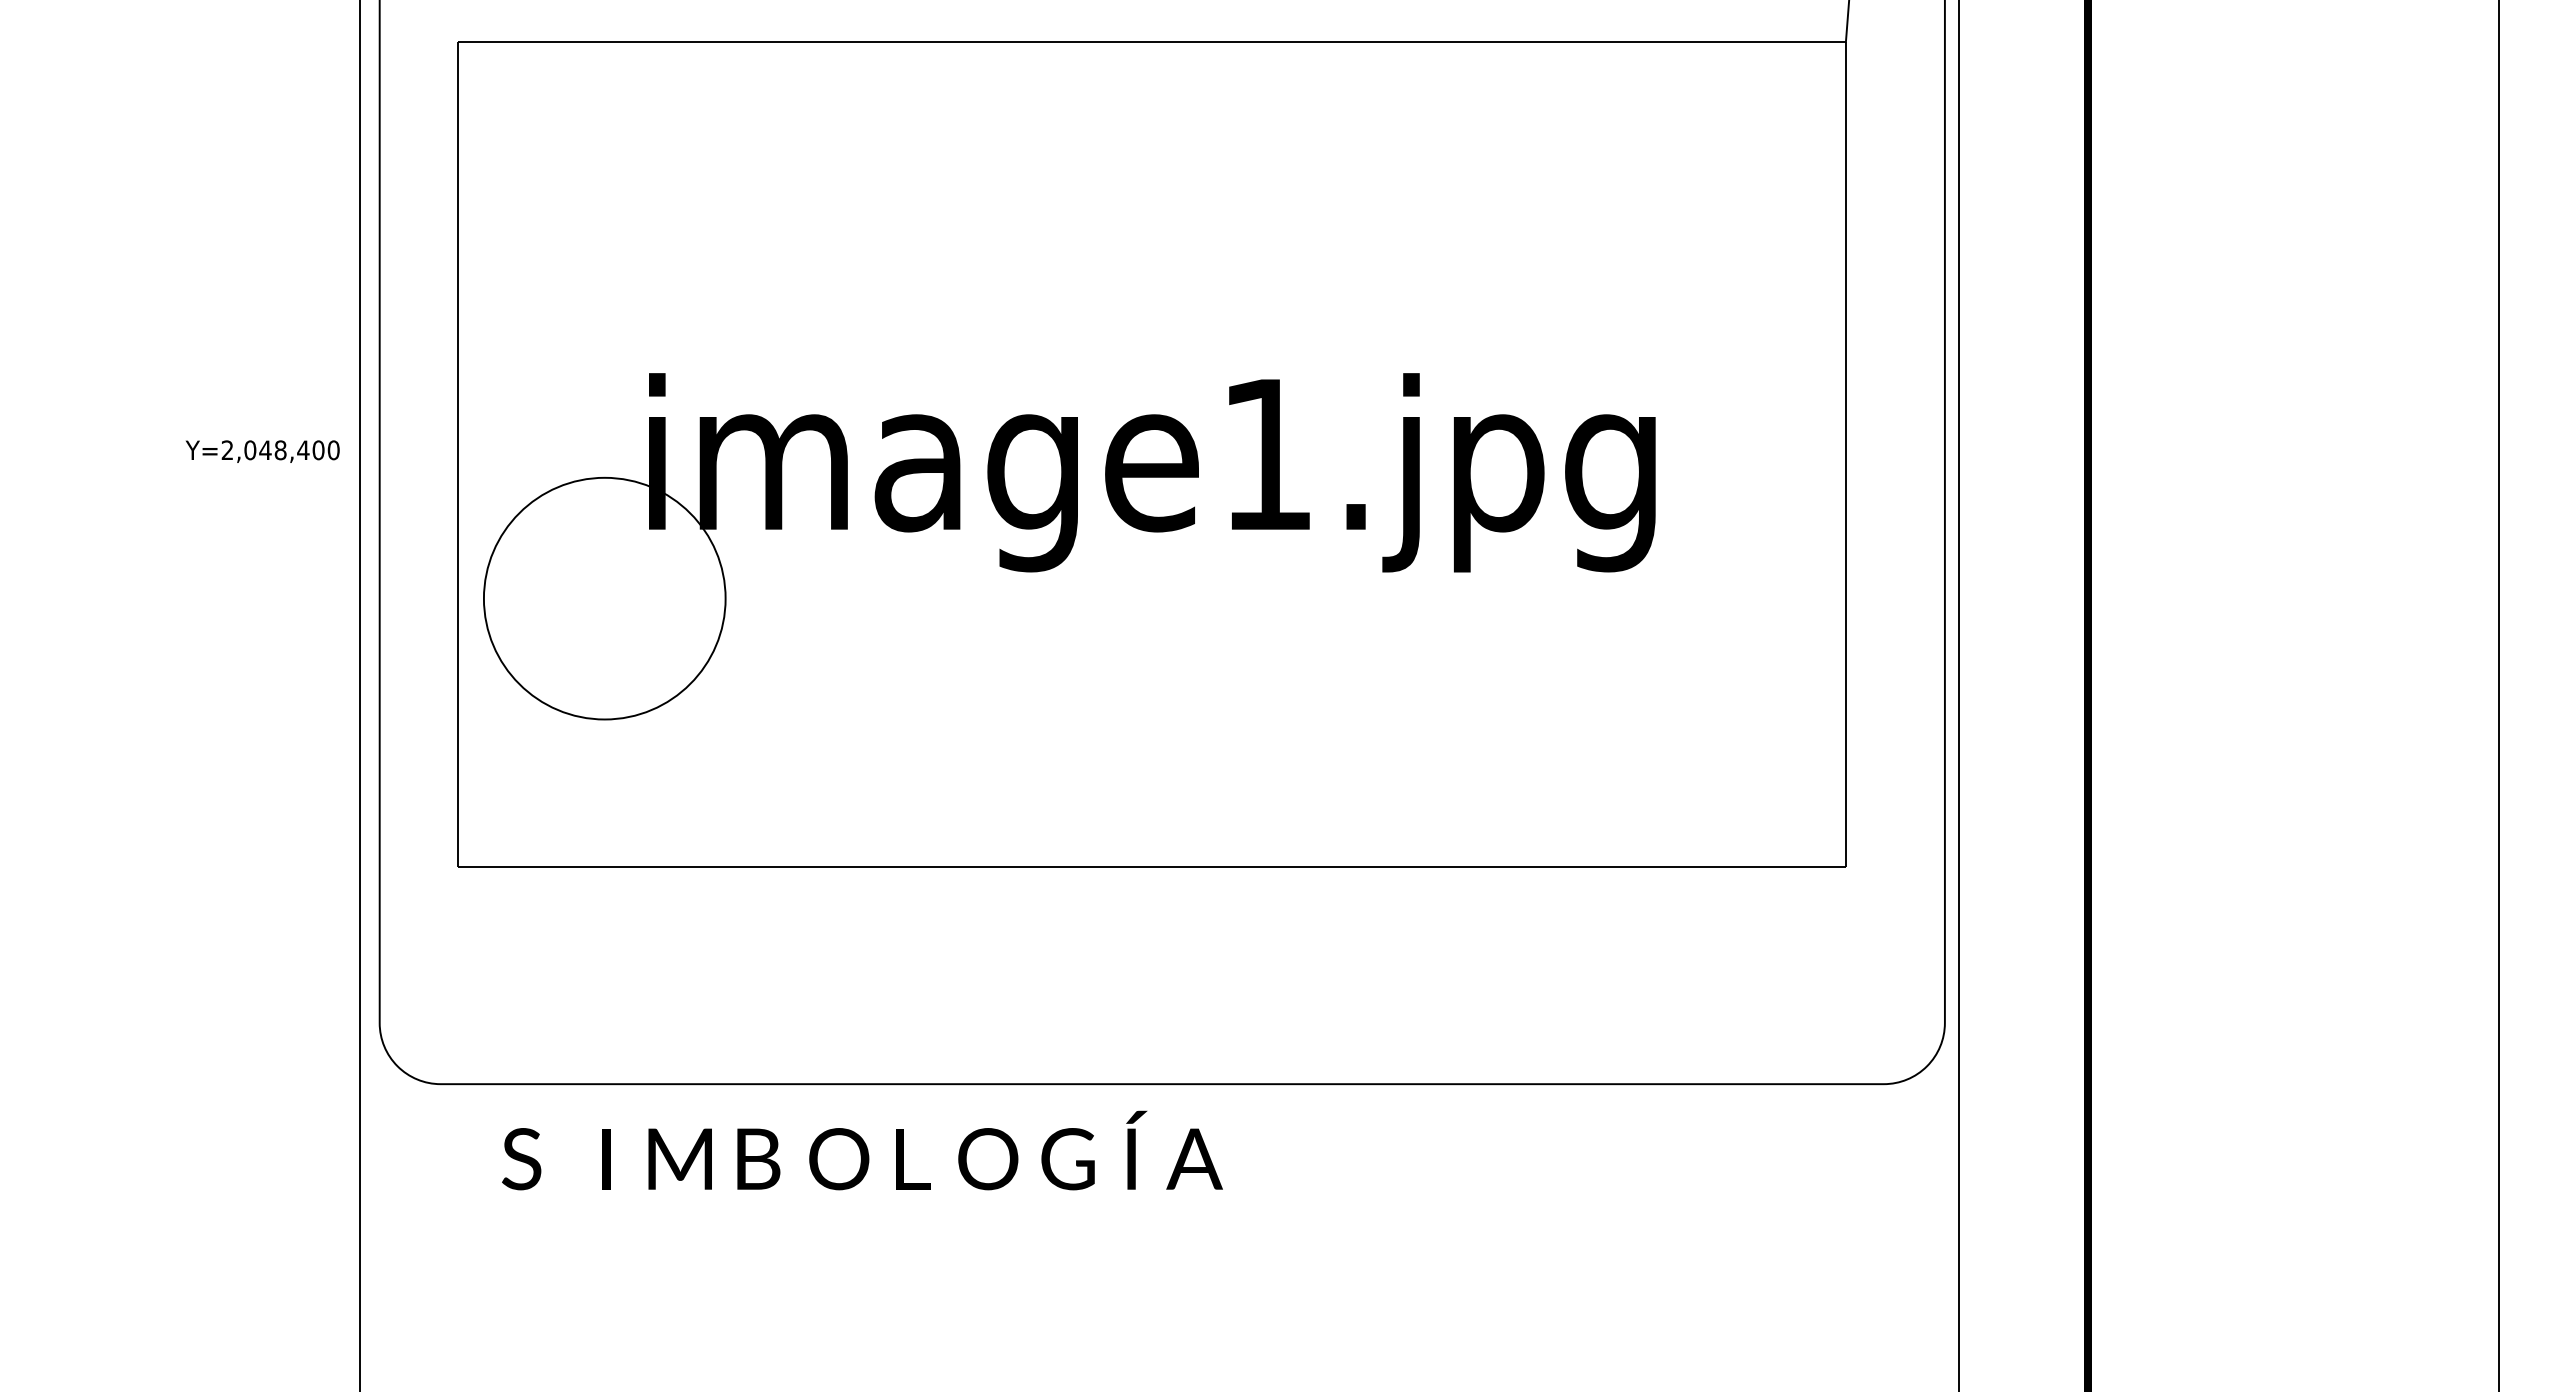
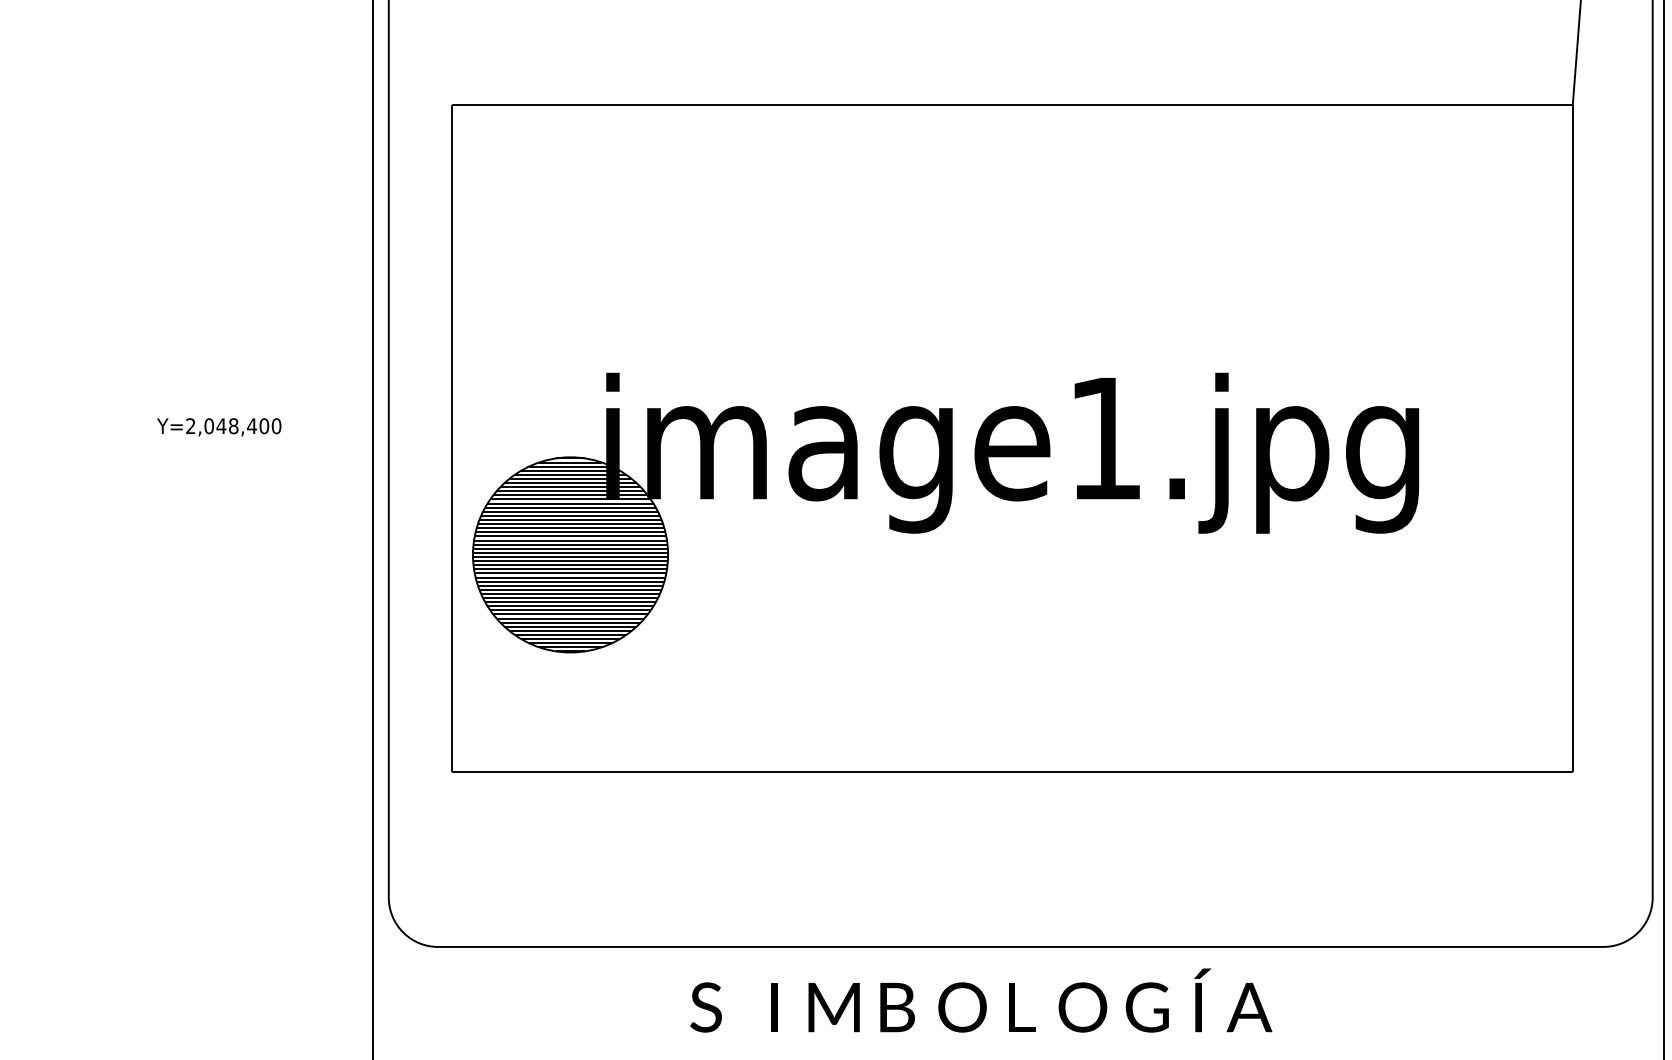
text: (262, 451) -> (219, 427), moved
hatch: (604, 598) -> (570, 554), added
text: (862, 1150) -> (981, 1000), moved

